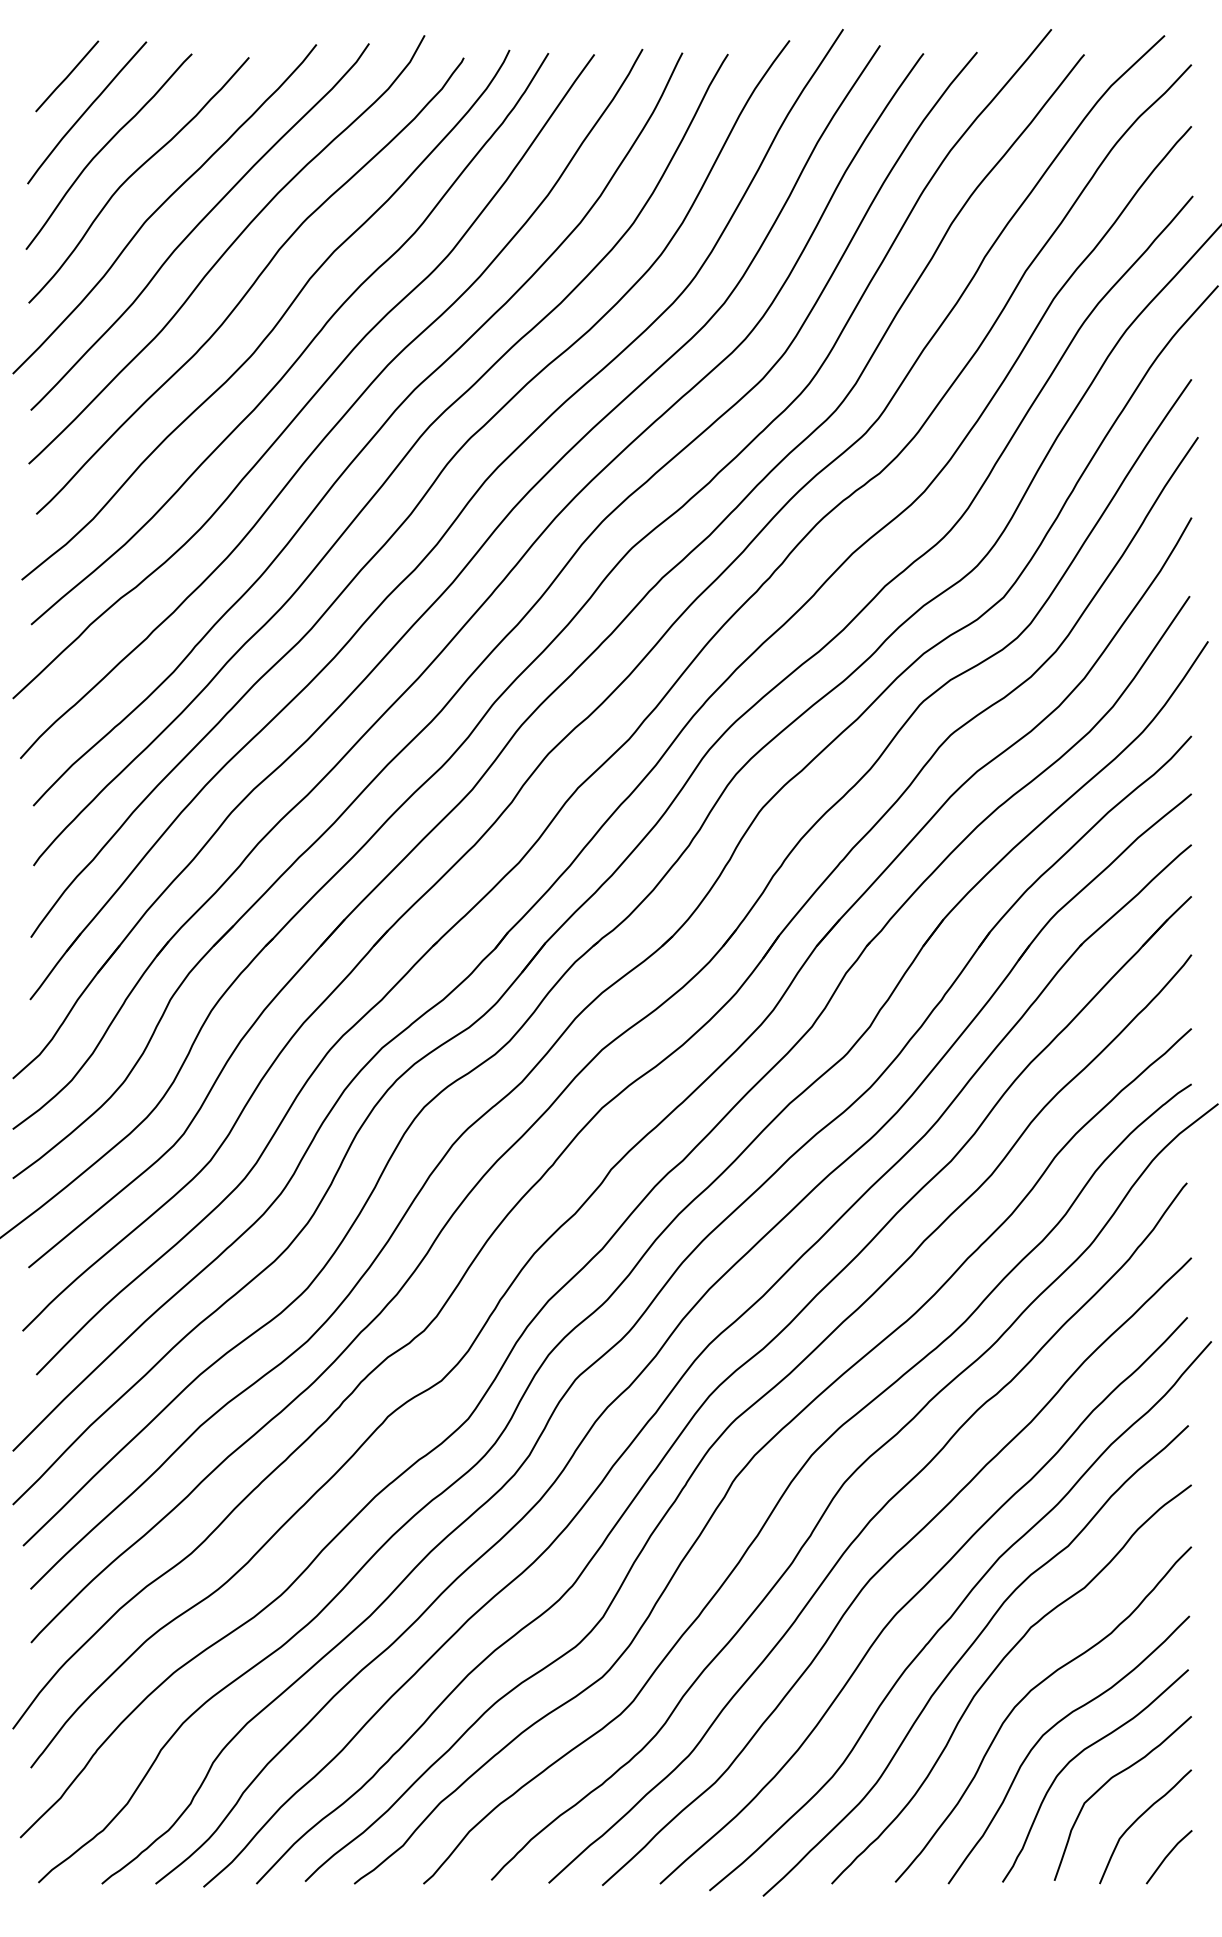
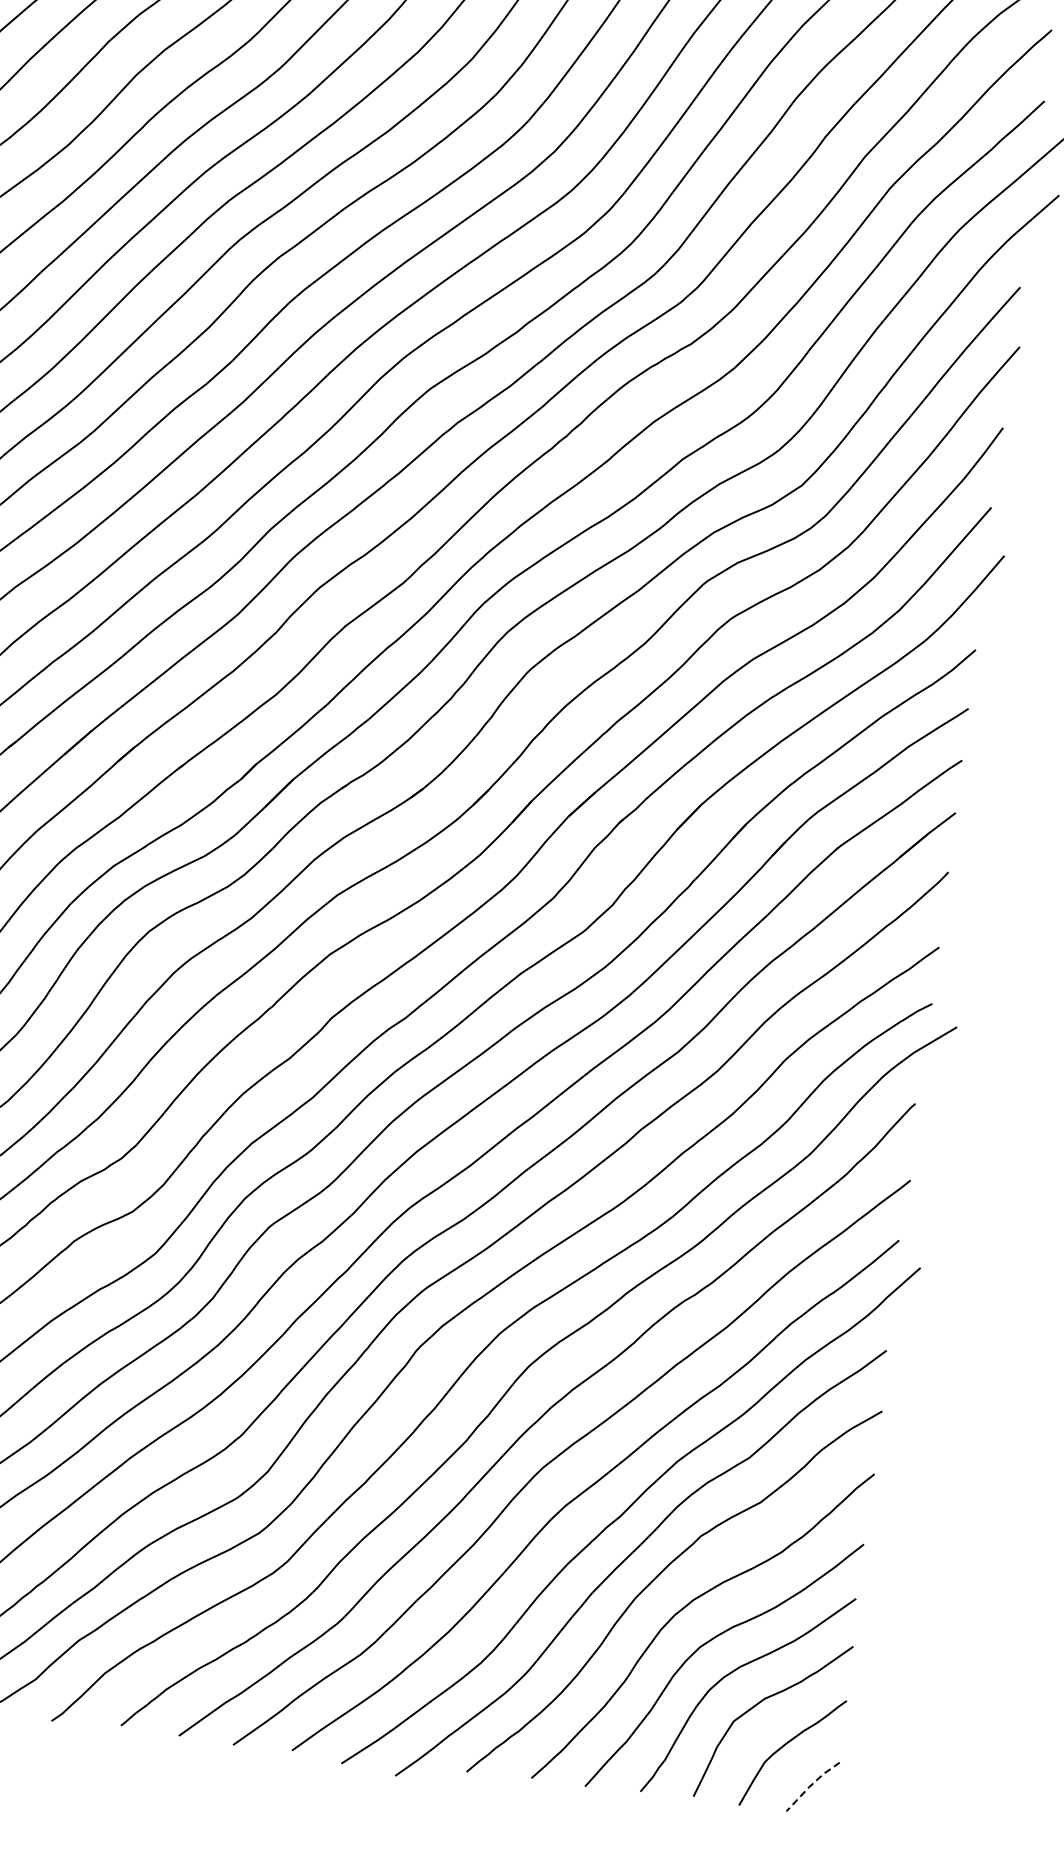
line: (1167, 1855) -> (811, 1784), solid -> dashed

